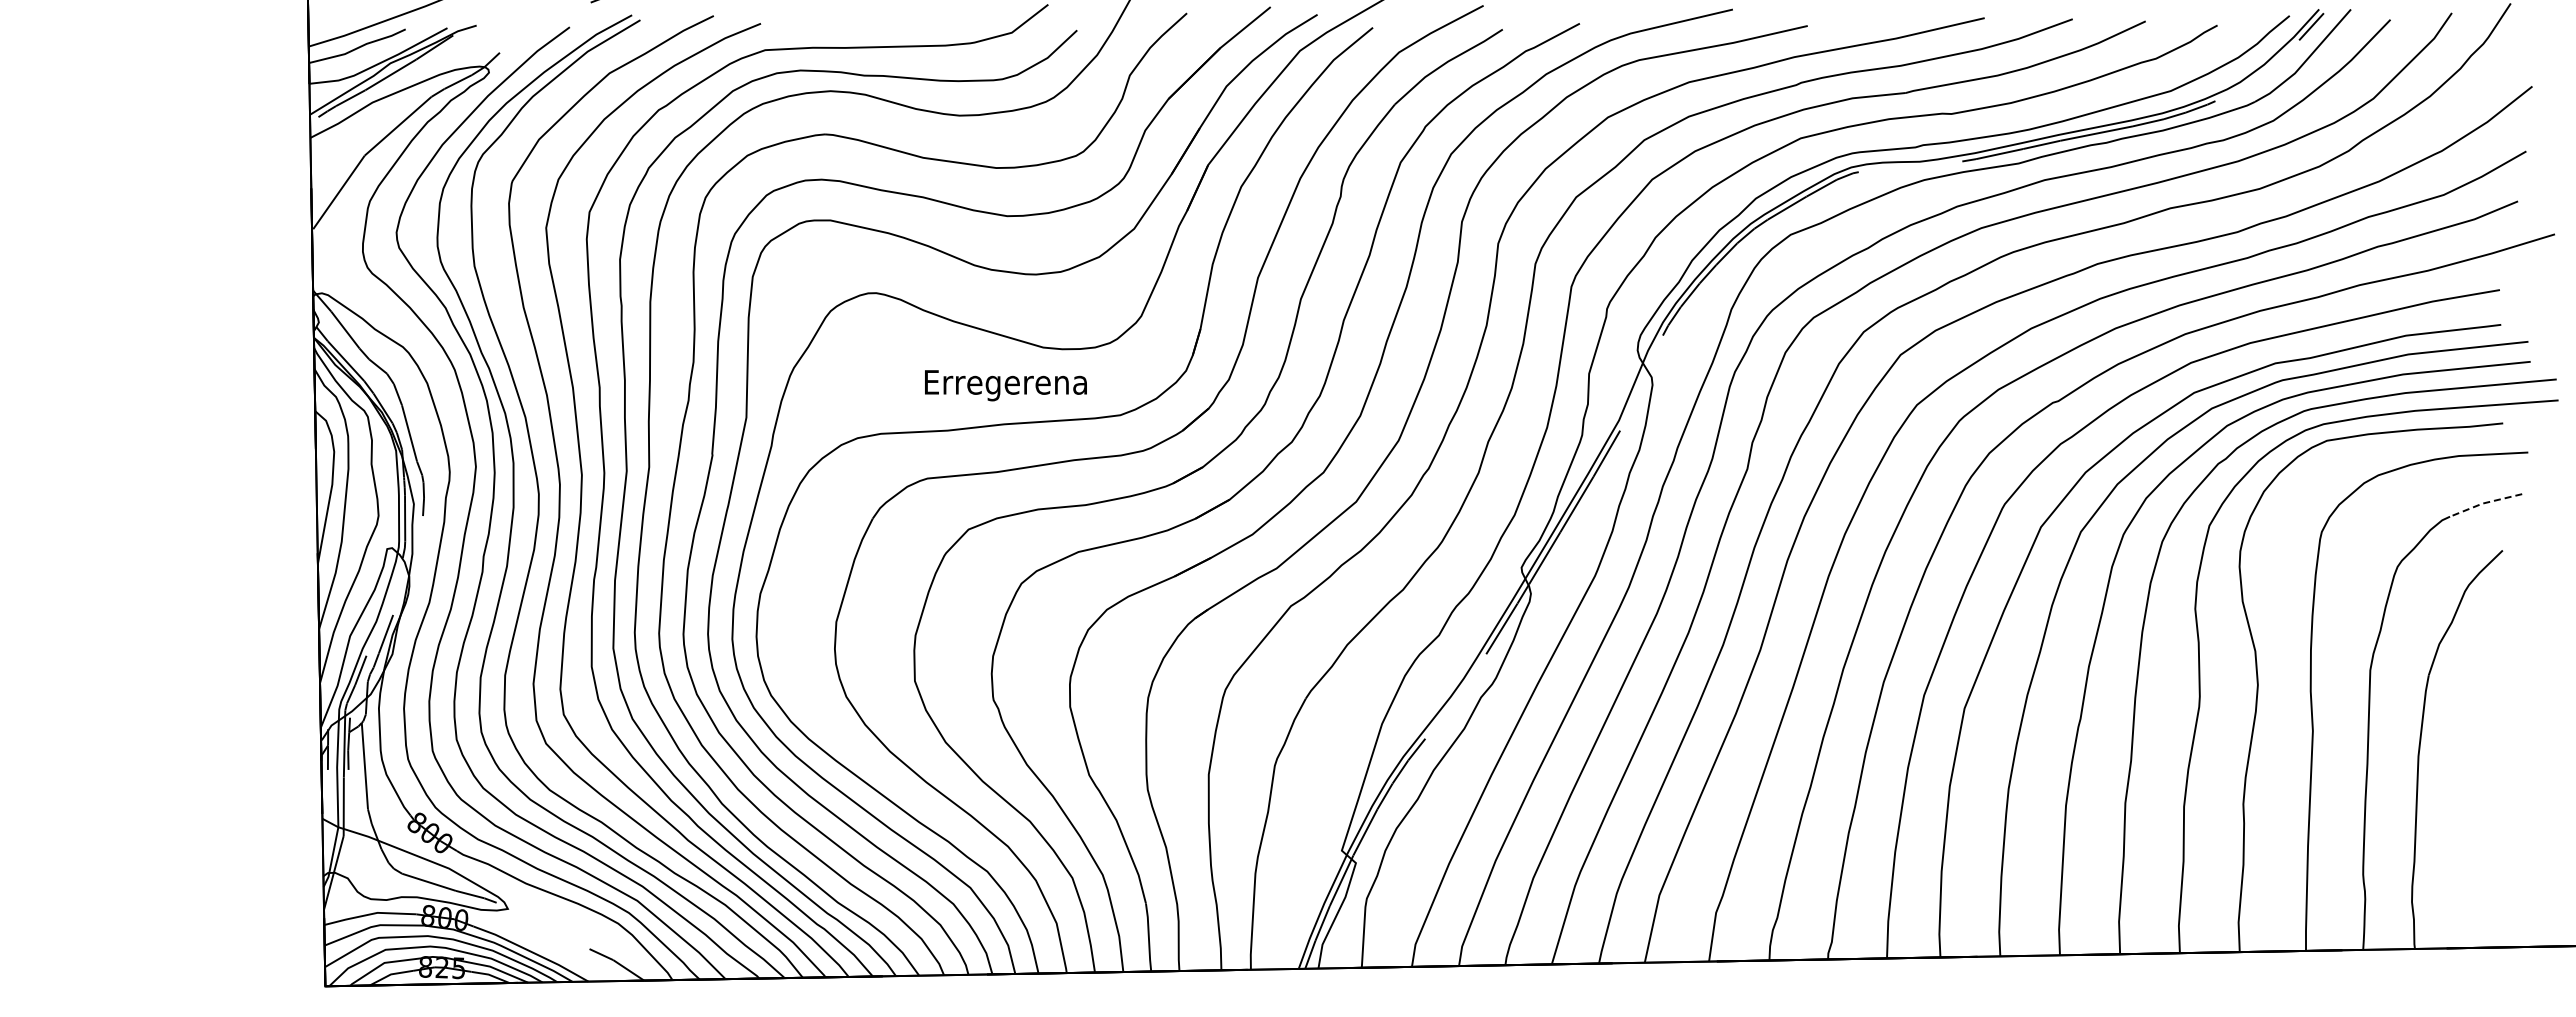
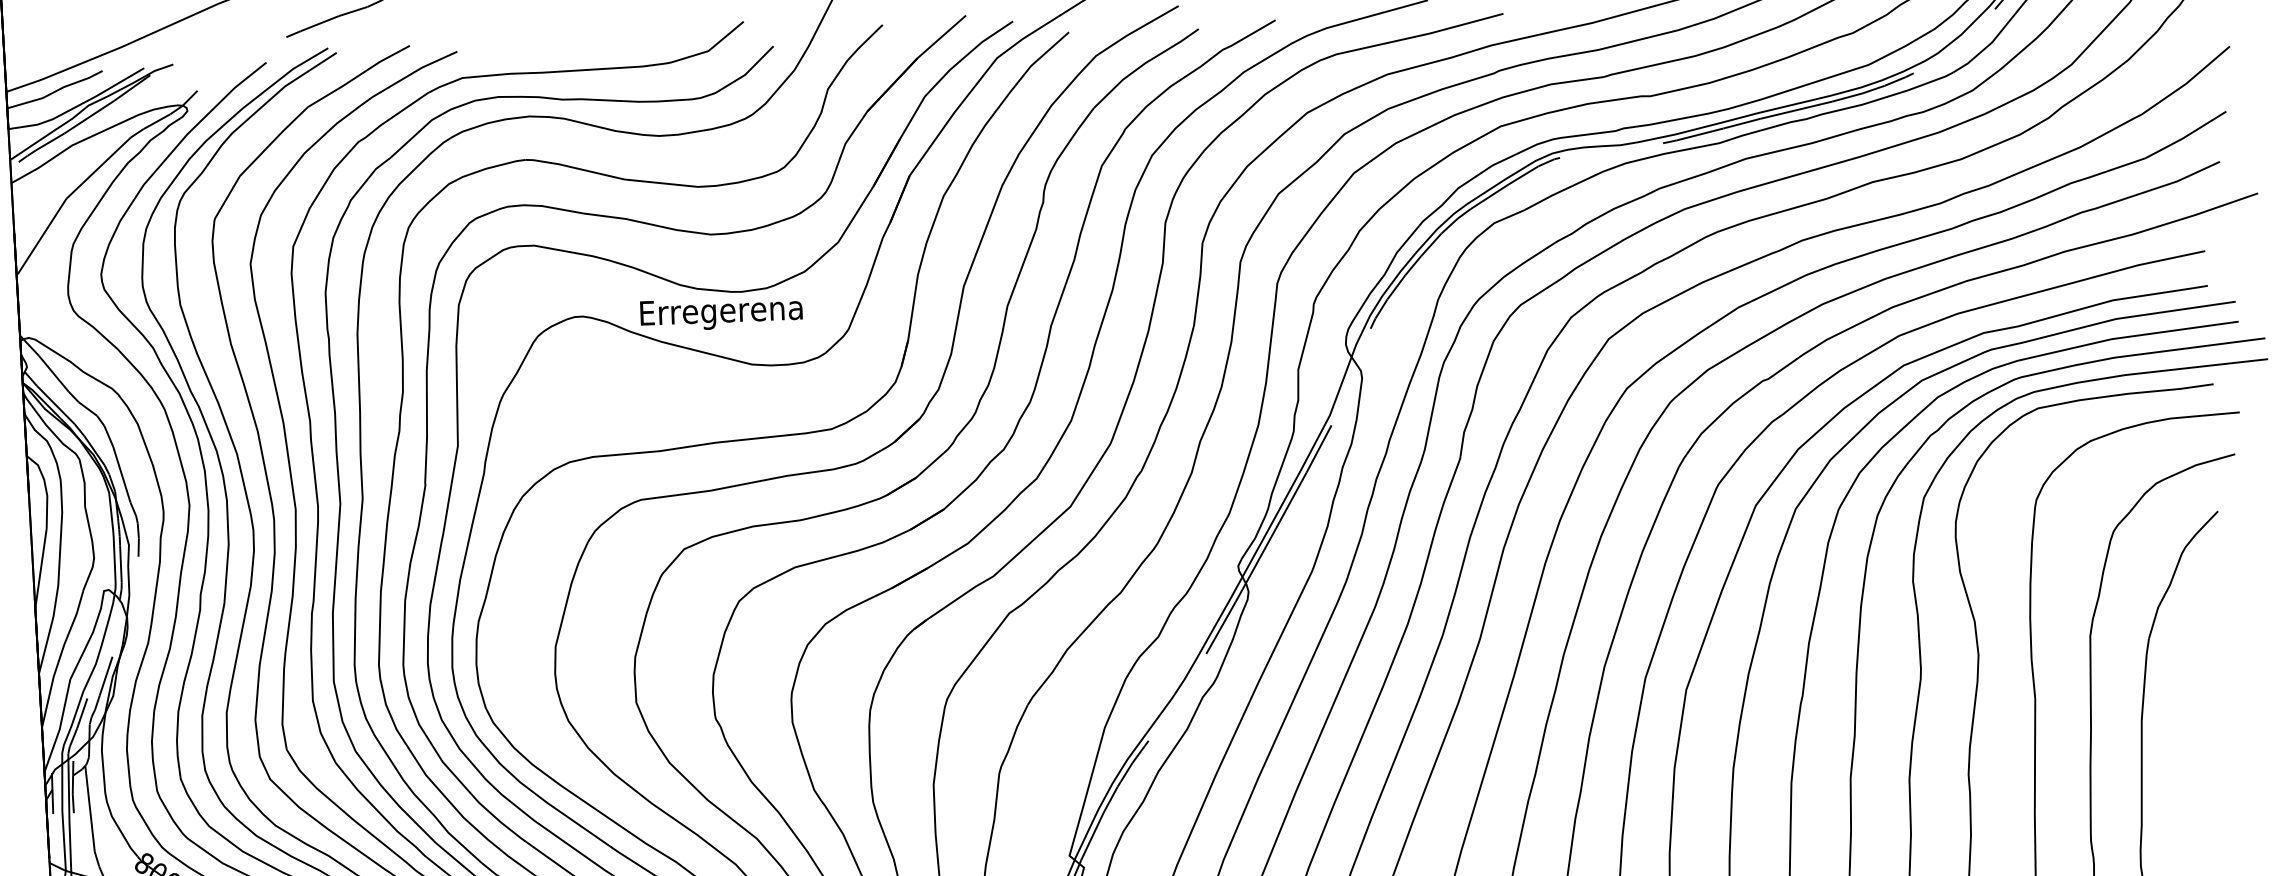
text: (1005, 385) -> (721, 313), moved
line: (2484, 503) -> (2197, 465), dashed -> solid

